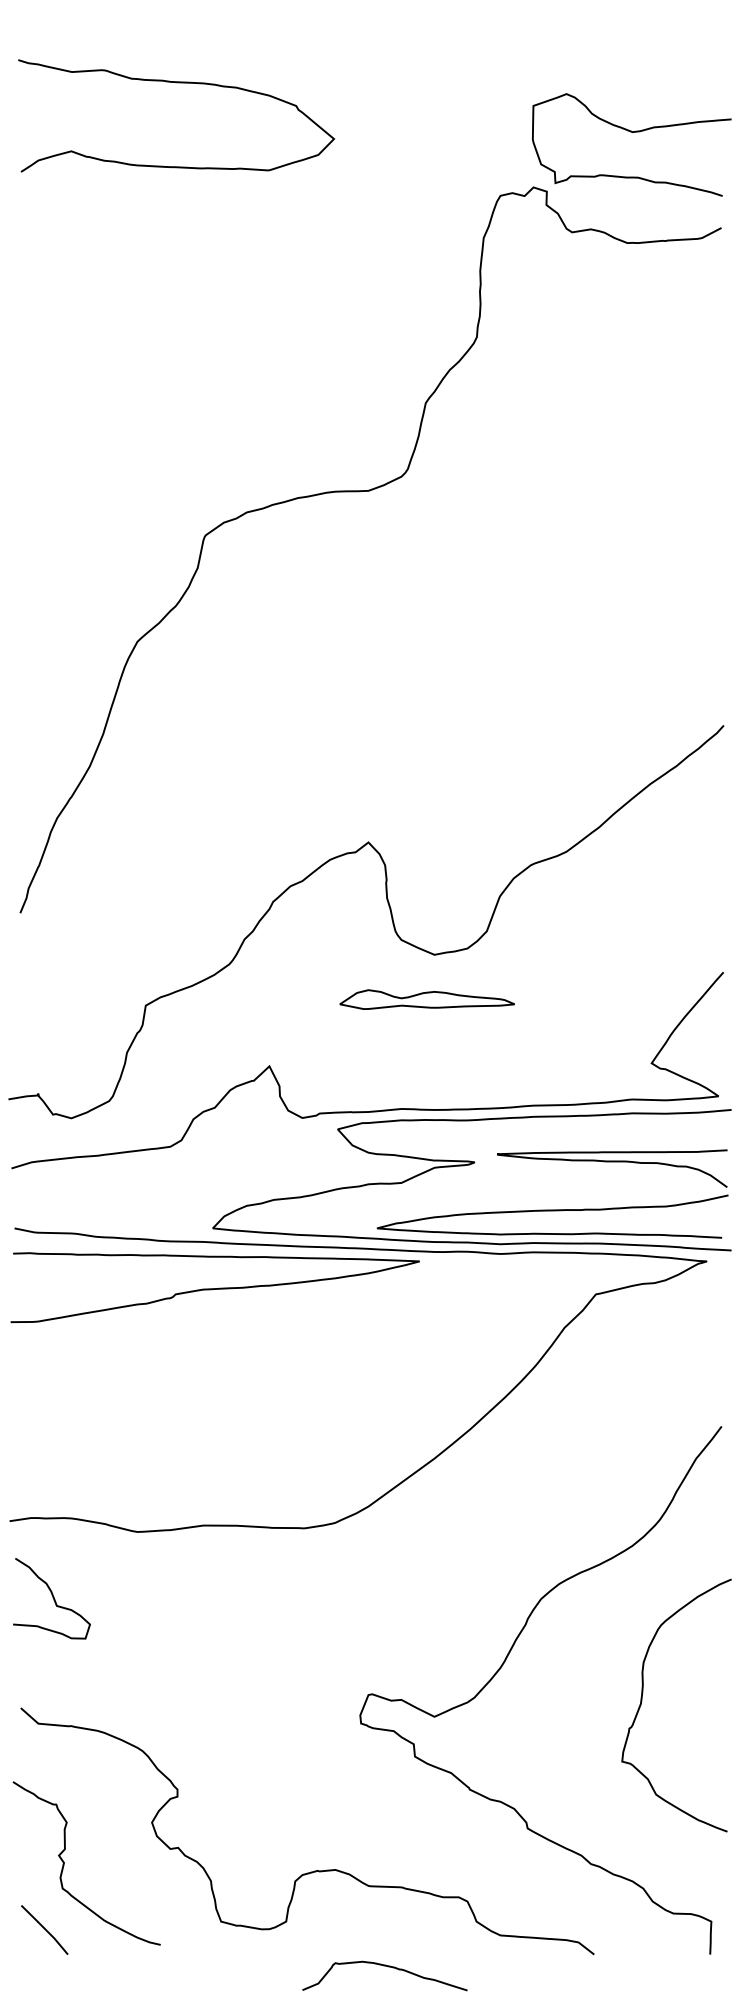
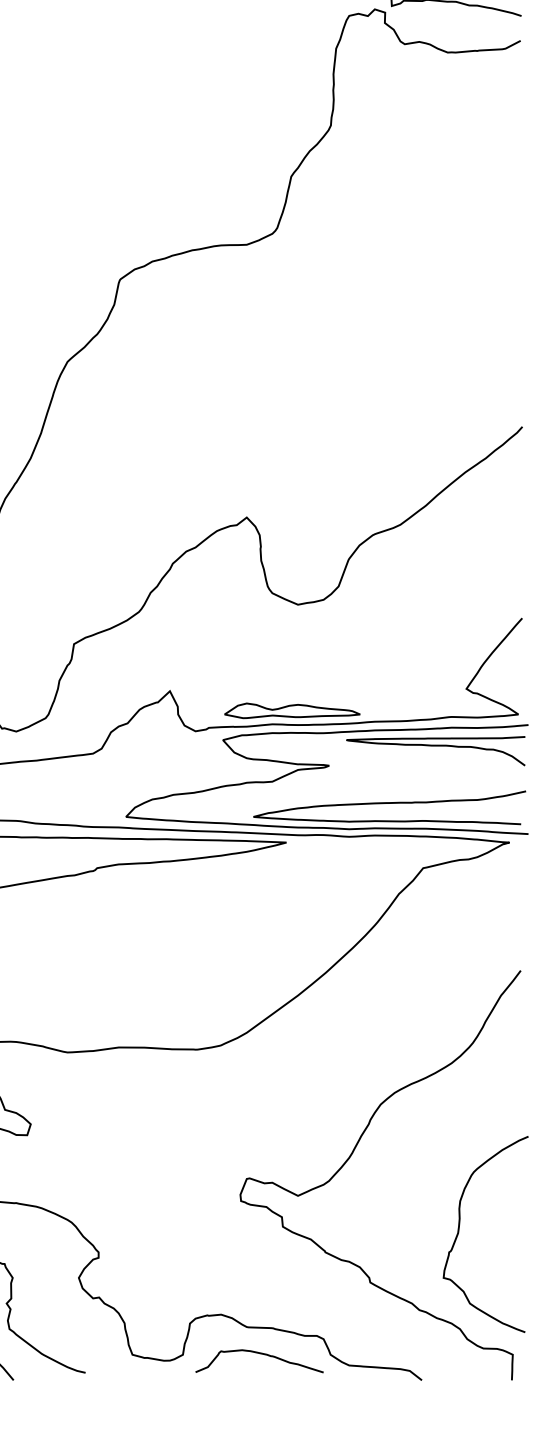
part: (426, 999) -> (291, 710), moved
curve: (612, 1162) -> (436, 746), moved
curve: (642, 1701) -> (459, 1231), moved
curve: (388, 1967) -> (262, 1354), moved

